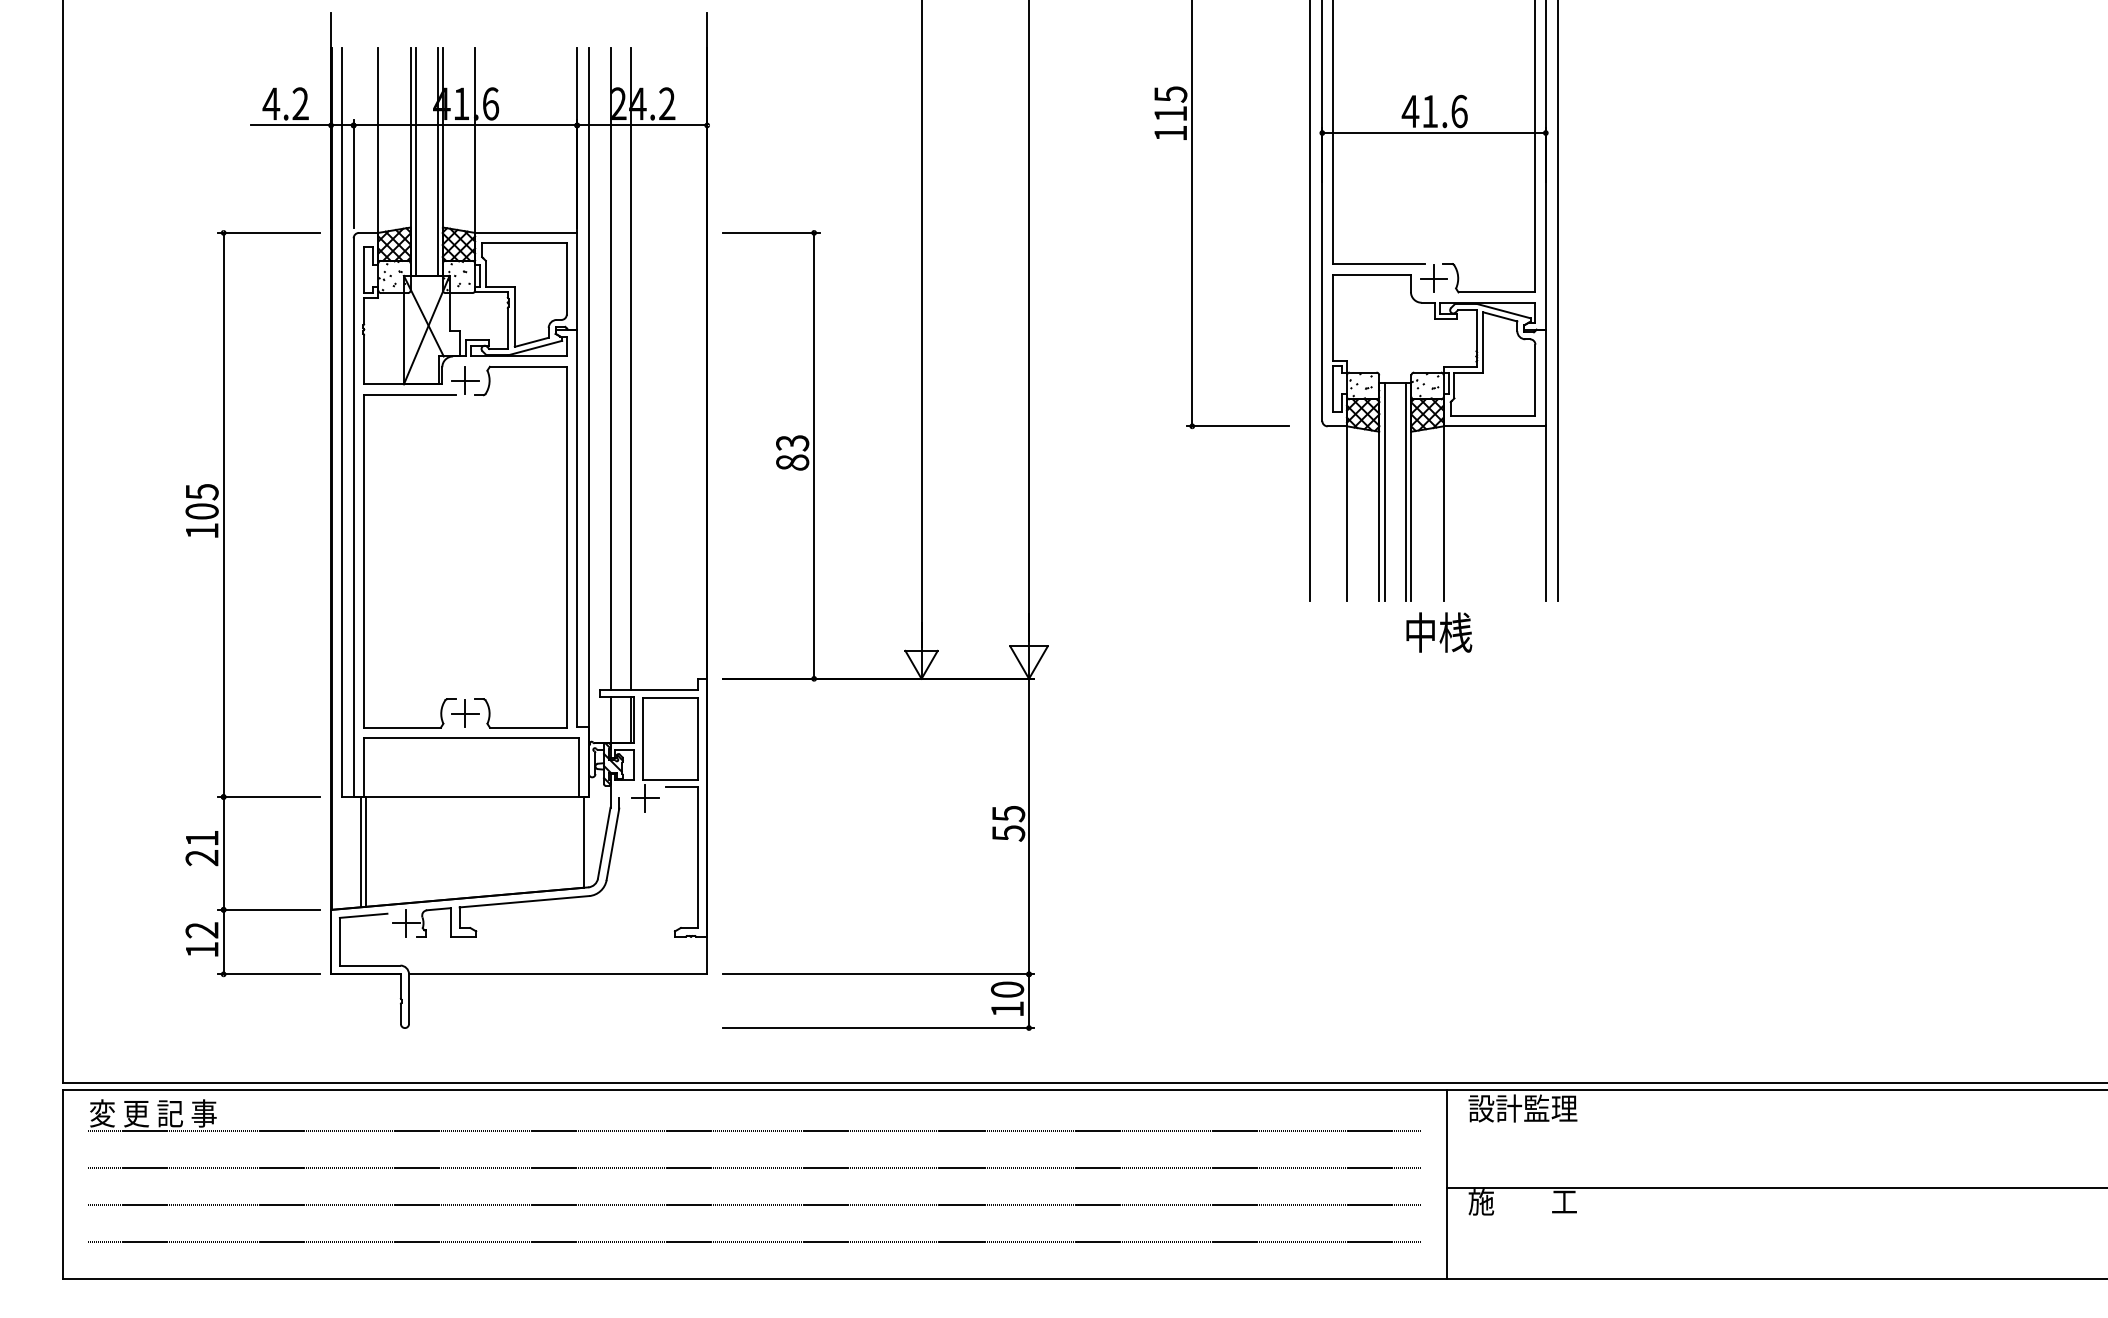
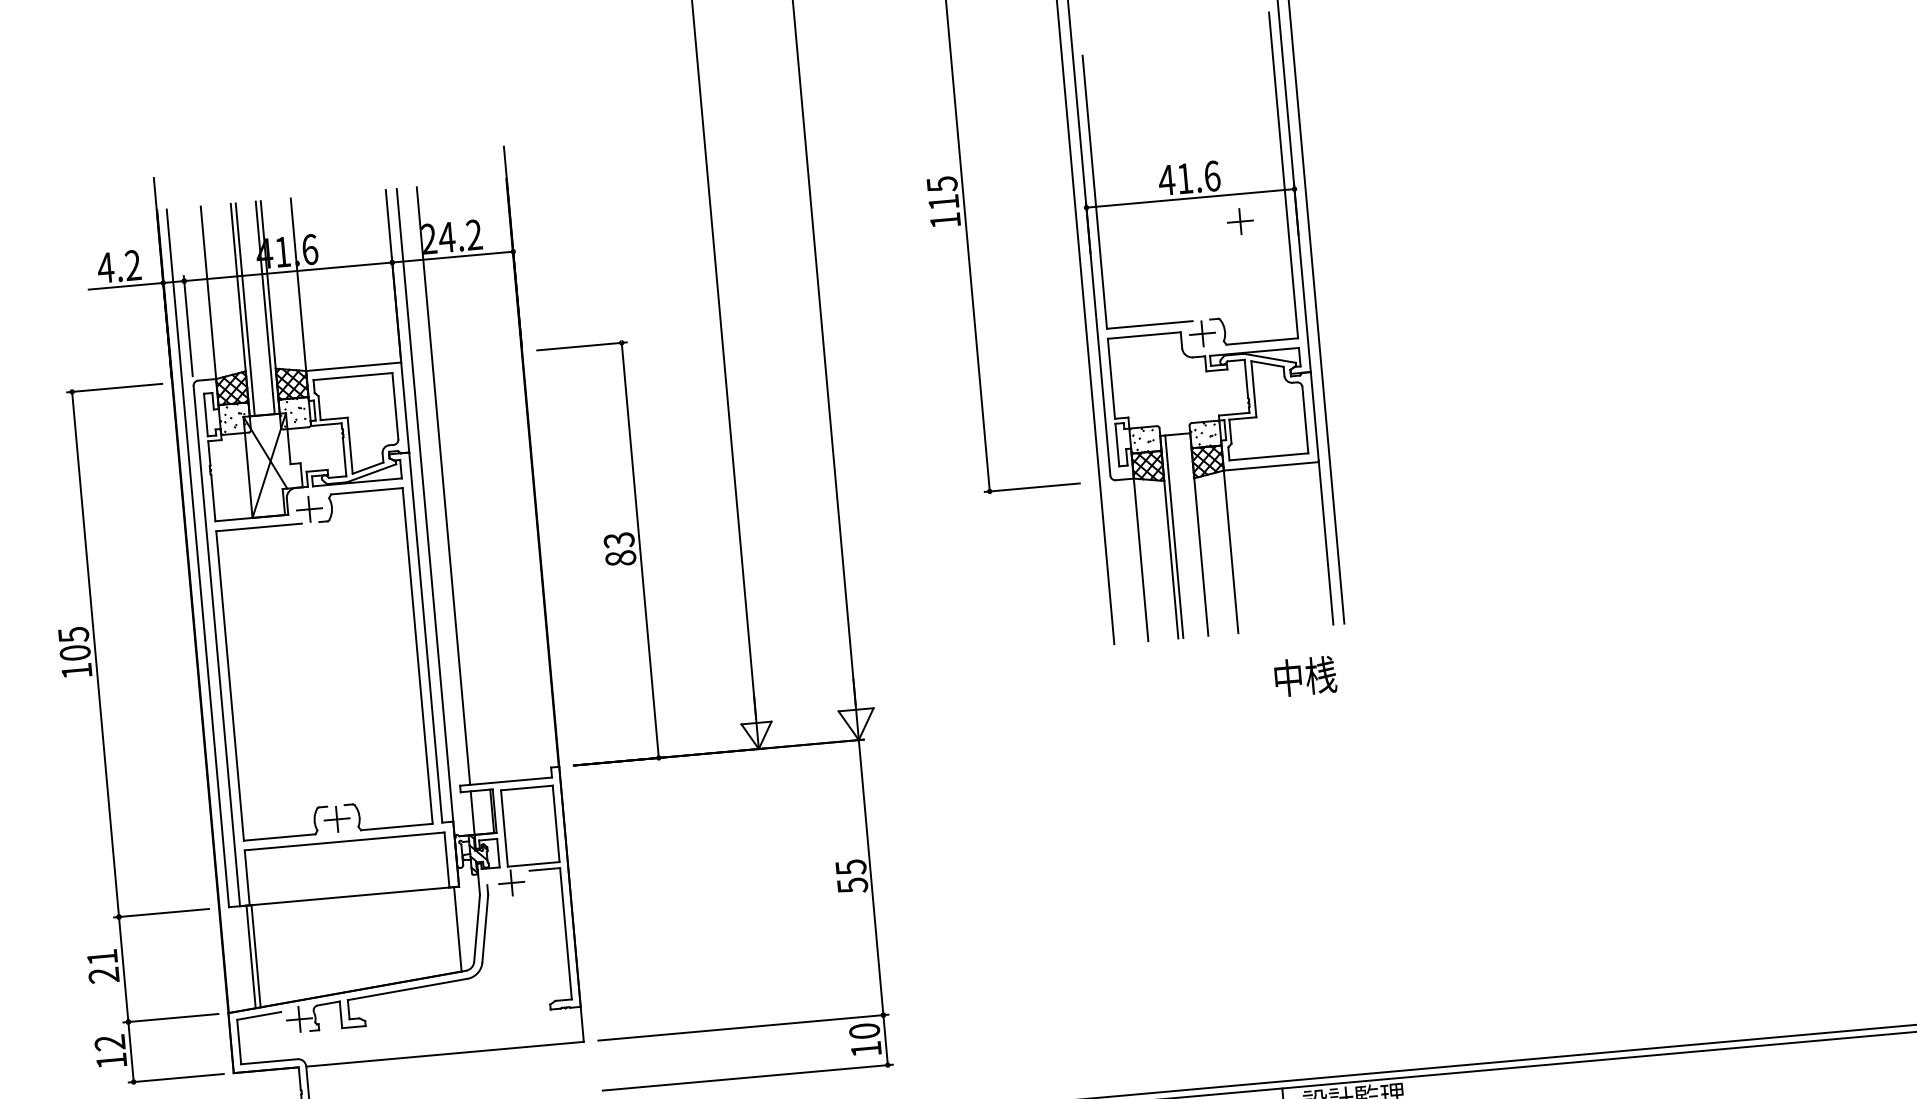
part: (1484, 162) -> (1239, 221), added
line: (631, 368) -> (463, 484), removed
line: (1406, 491) -> (1194, 534), removed
text: (1439, 632) -> (1305, 676), moved

